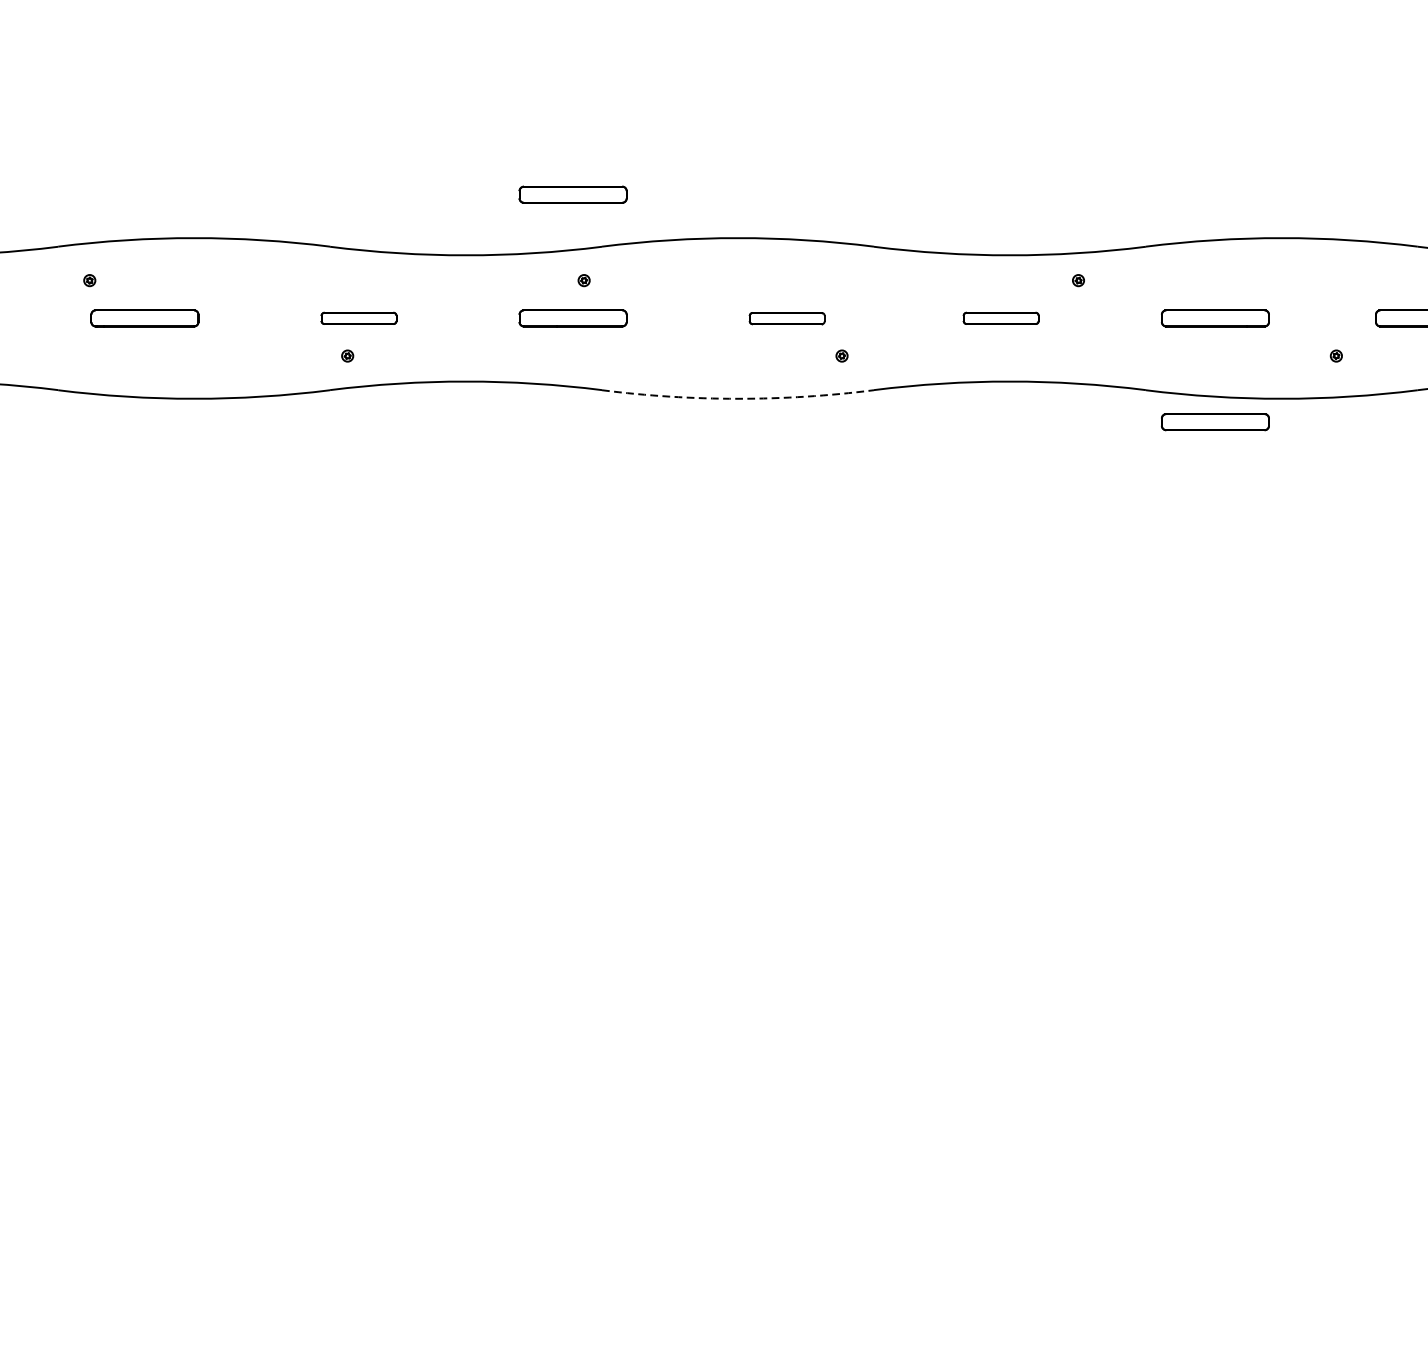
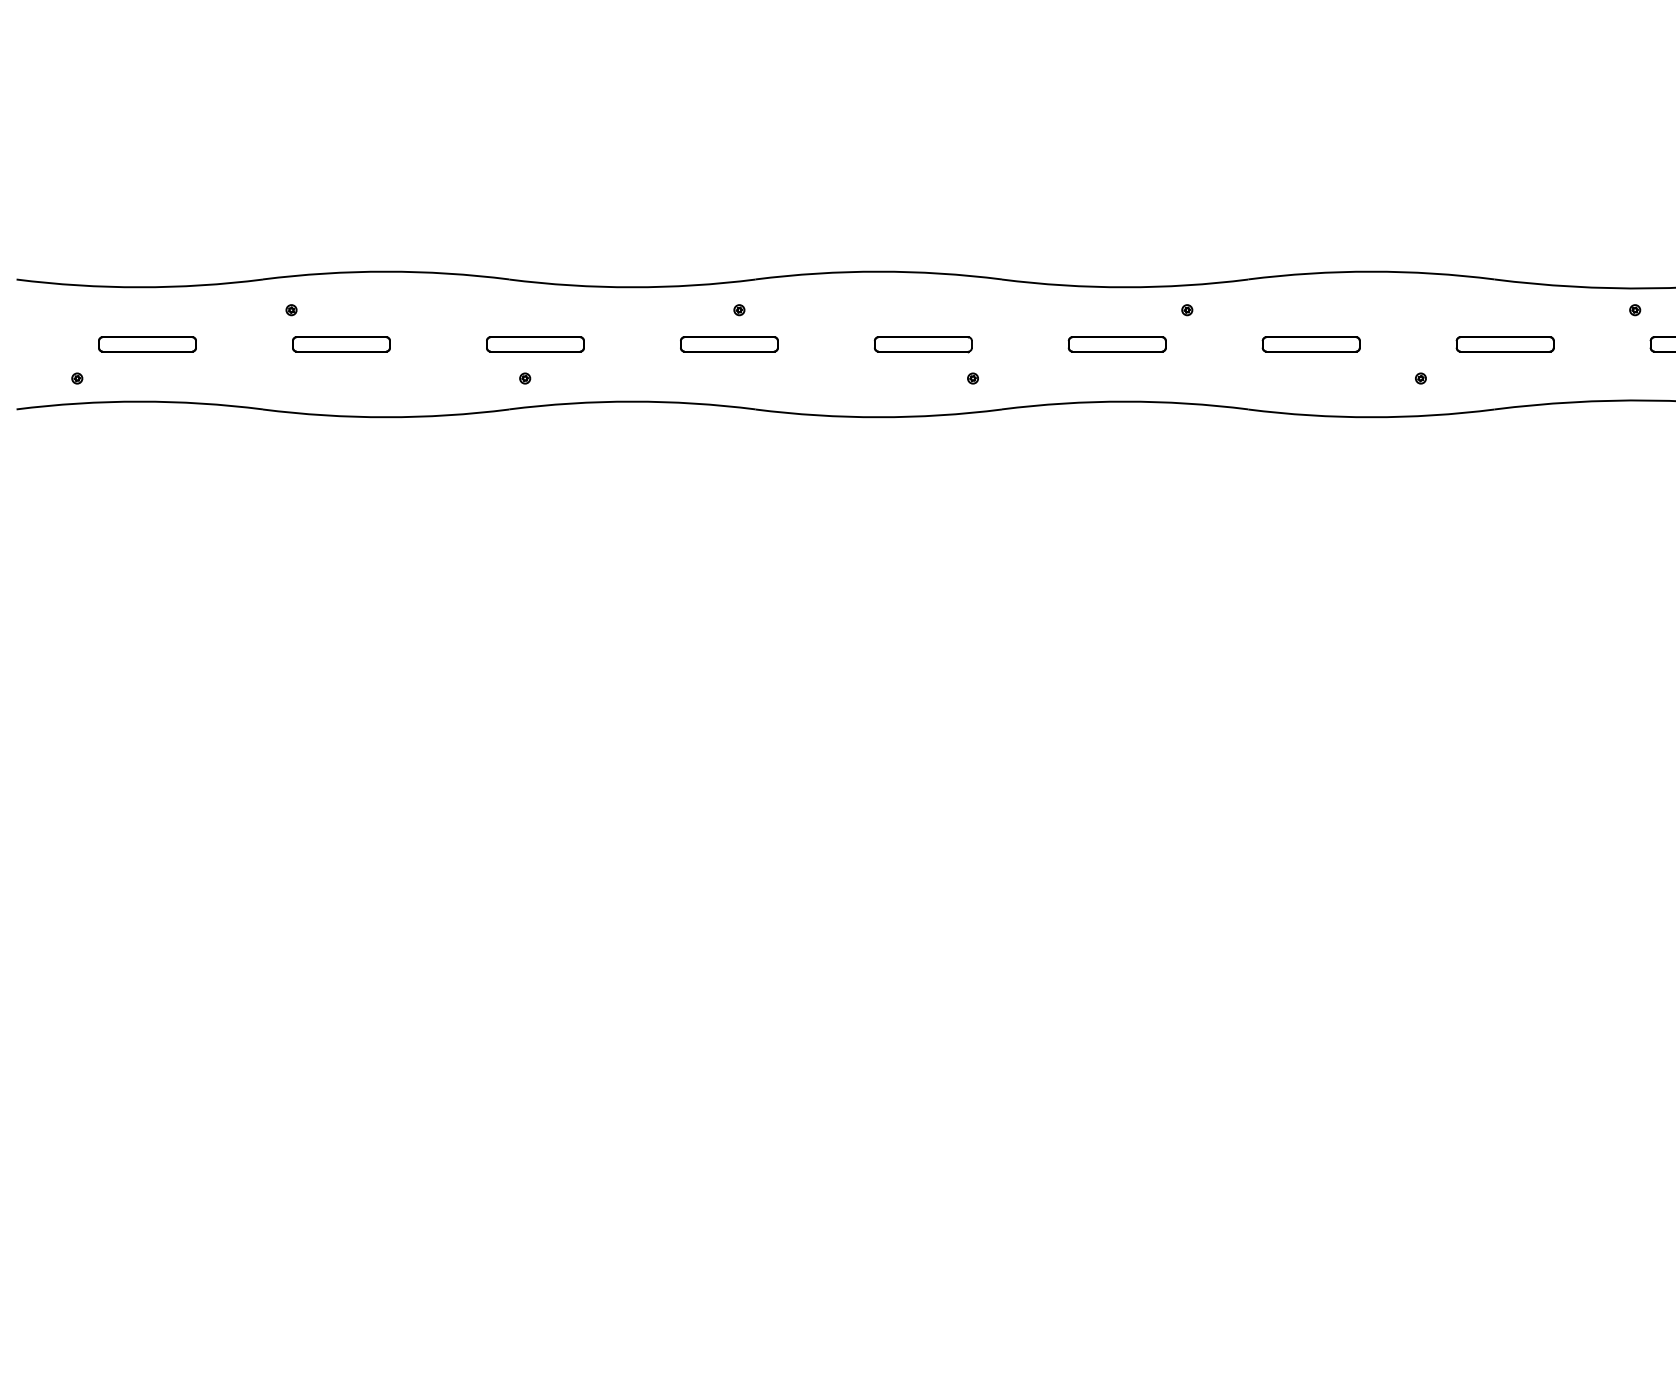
part: (573, 194) -> (729, 232), removed
part: (359, 318) -> (535, 344), size x1.43
part: (787, 318) -> (923, 344), size x1.43
part: (1000, 318) -> (1116, 344), size x1.43
arc: (737, 399) -> (878, 417), dashed -> solid
part: (1214, 422) -> (1310, 438), removed

